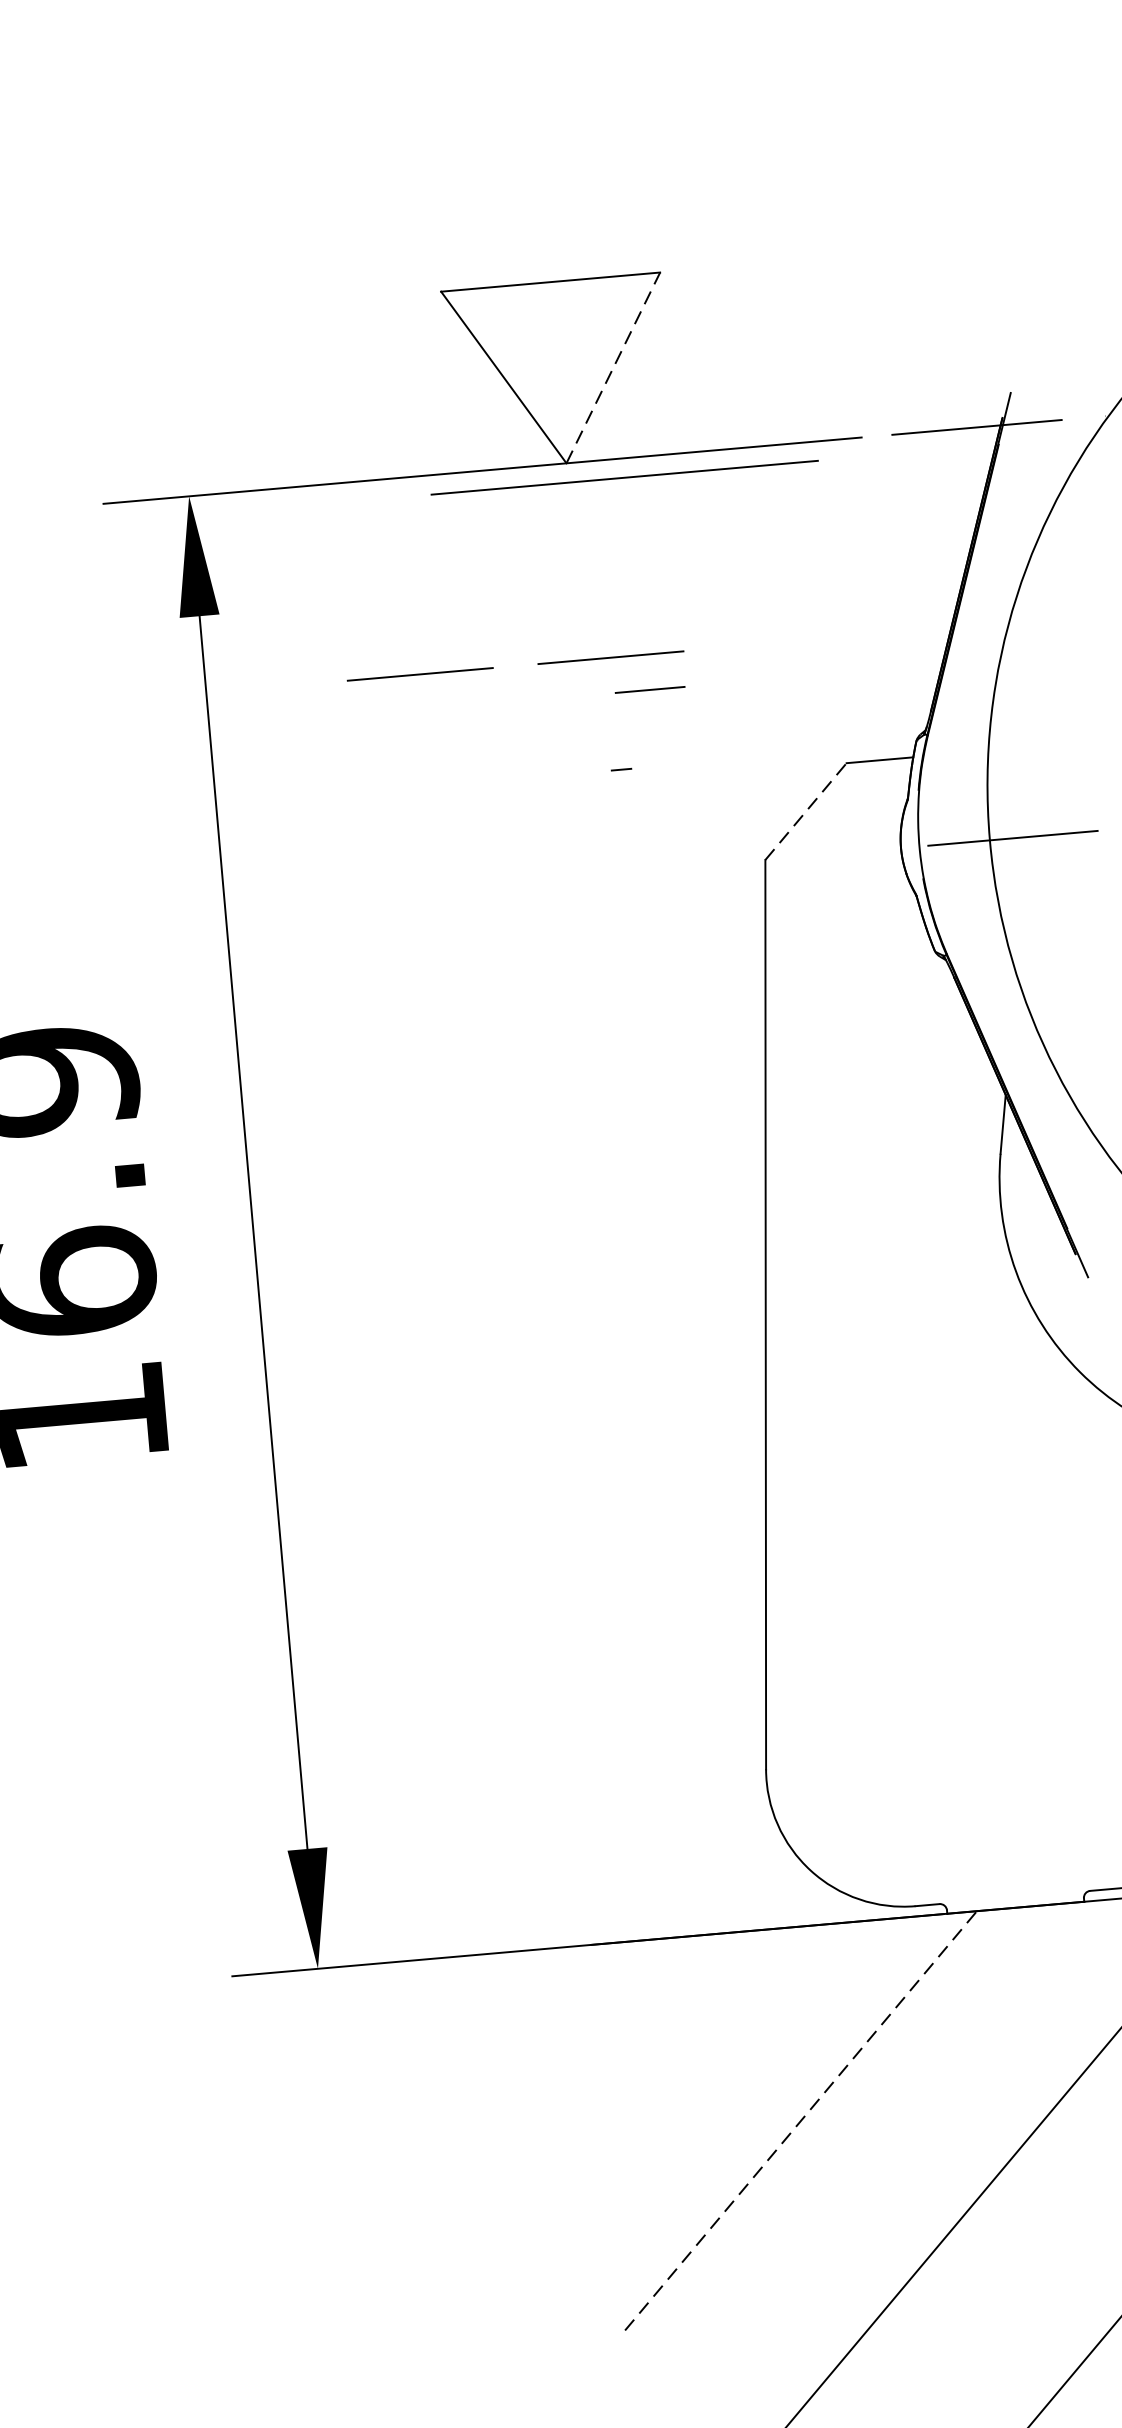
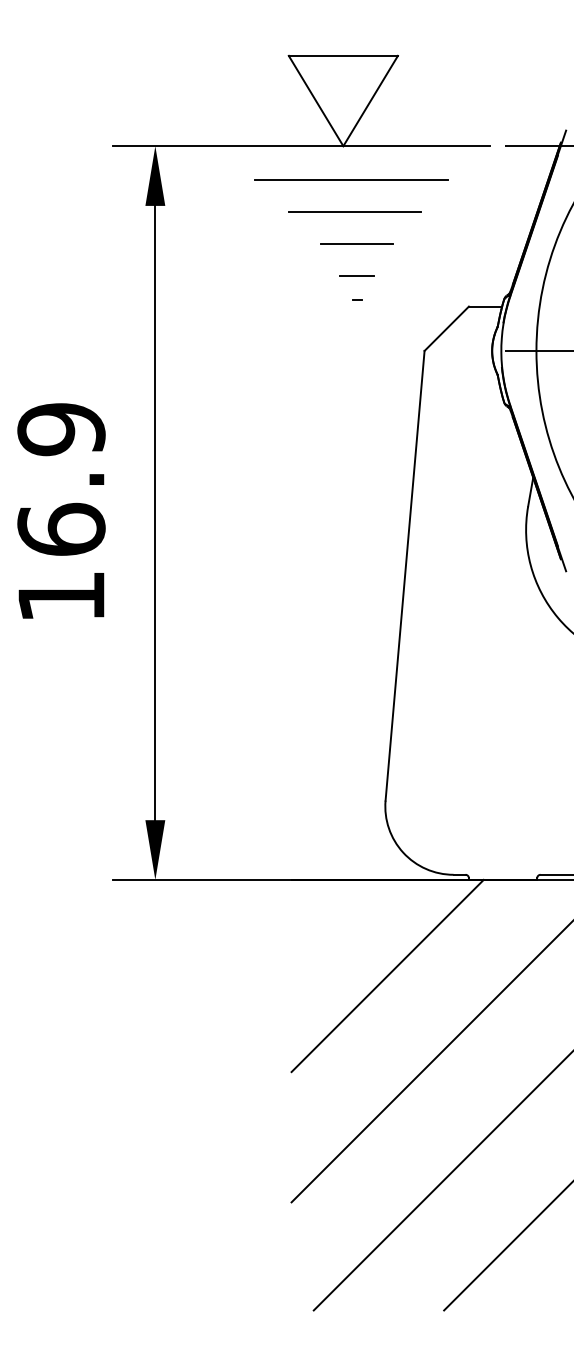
line: (613, 368) -> (370, 101), dashed -> solid
line: (624, 477) -> (351, 179), moved
line: (600, 594) -> (354, 212), added
line: (419, 672) -> (261, 243), removed
line: (649, 689) -> (356, 275), moved
line: (807, 810) -> (447, 328), dashed -> solid
line: (800, 2119) -> (387, 975), dashed -> solid

